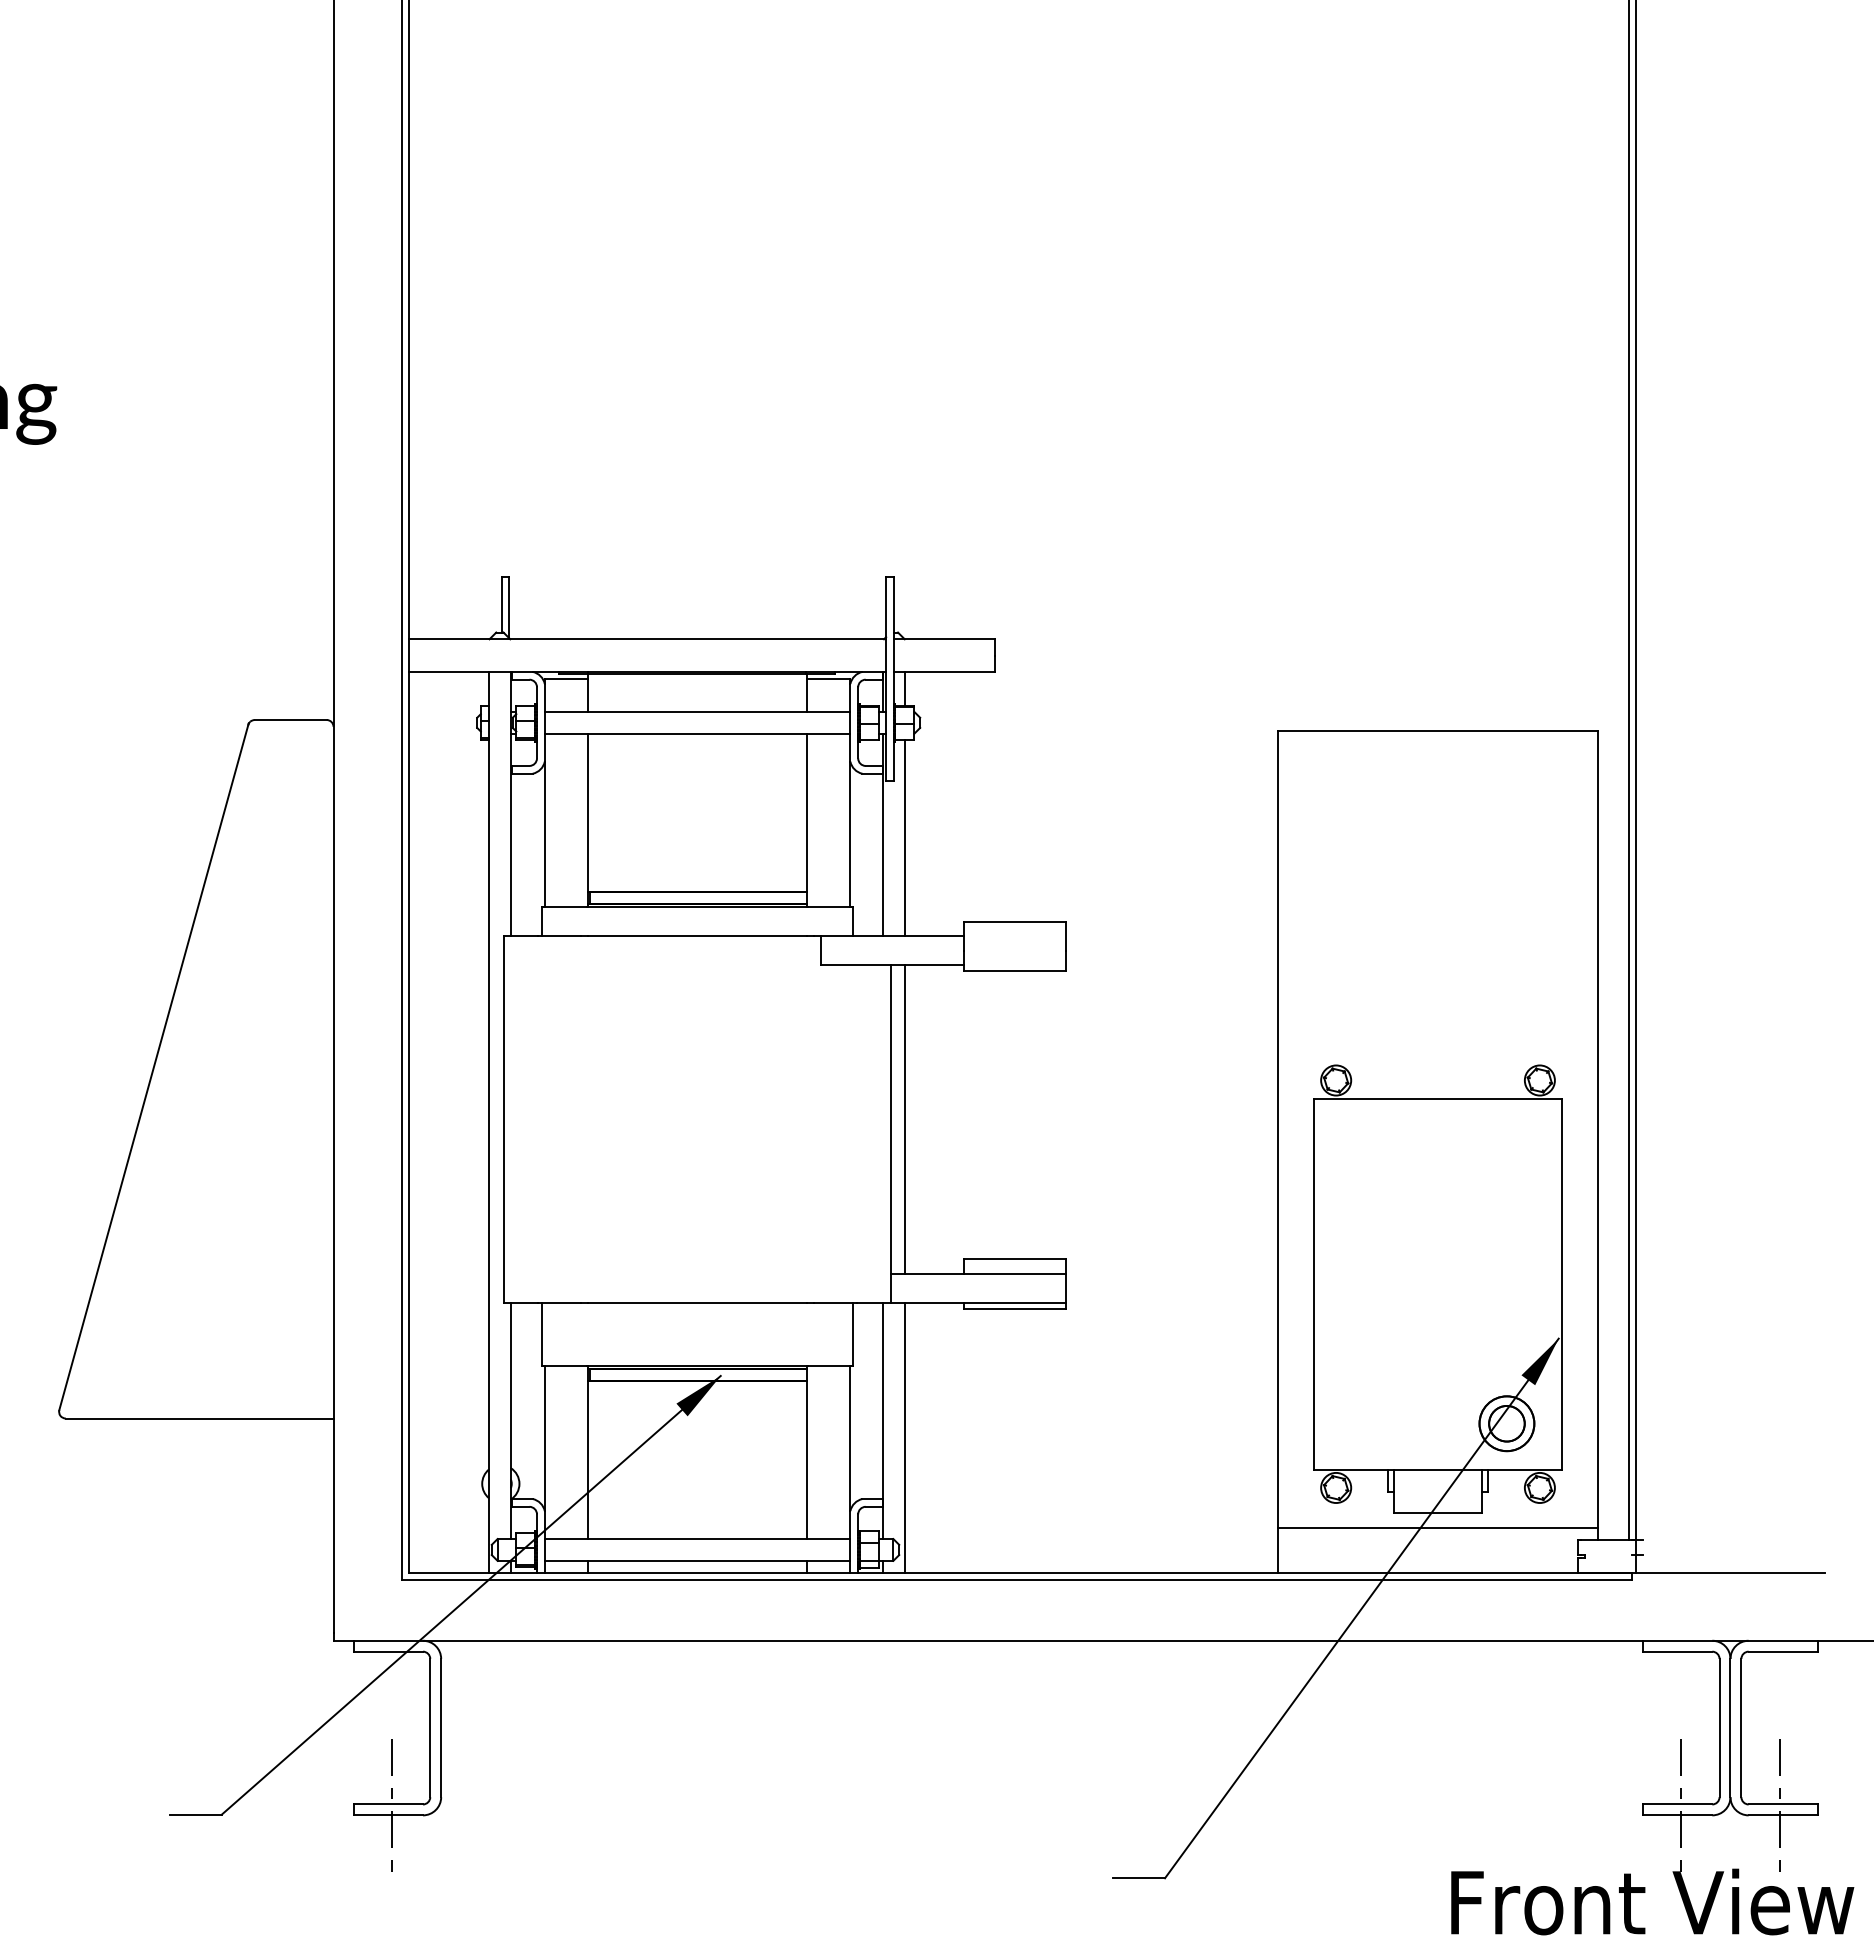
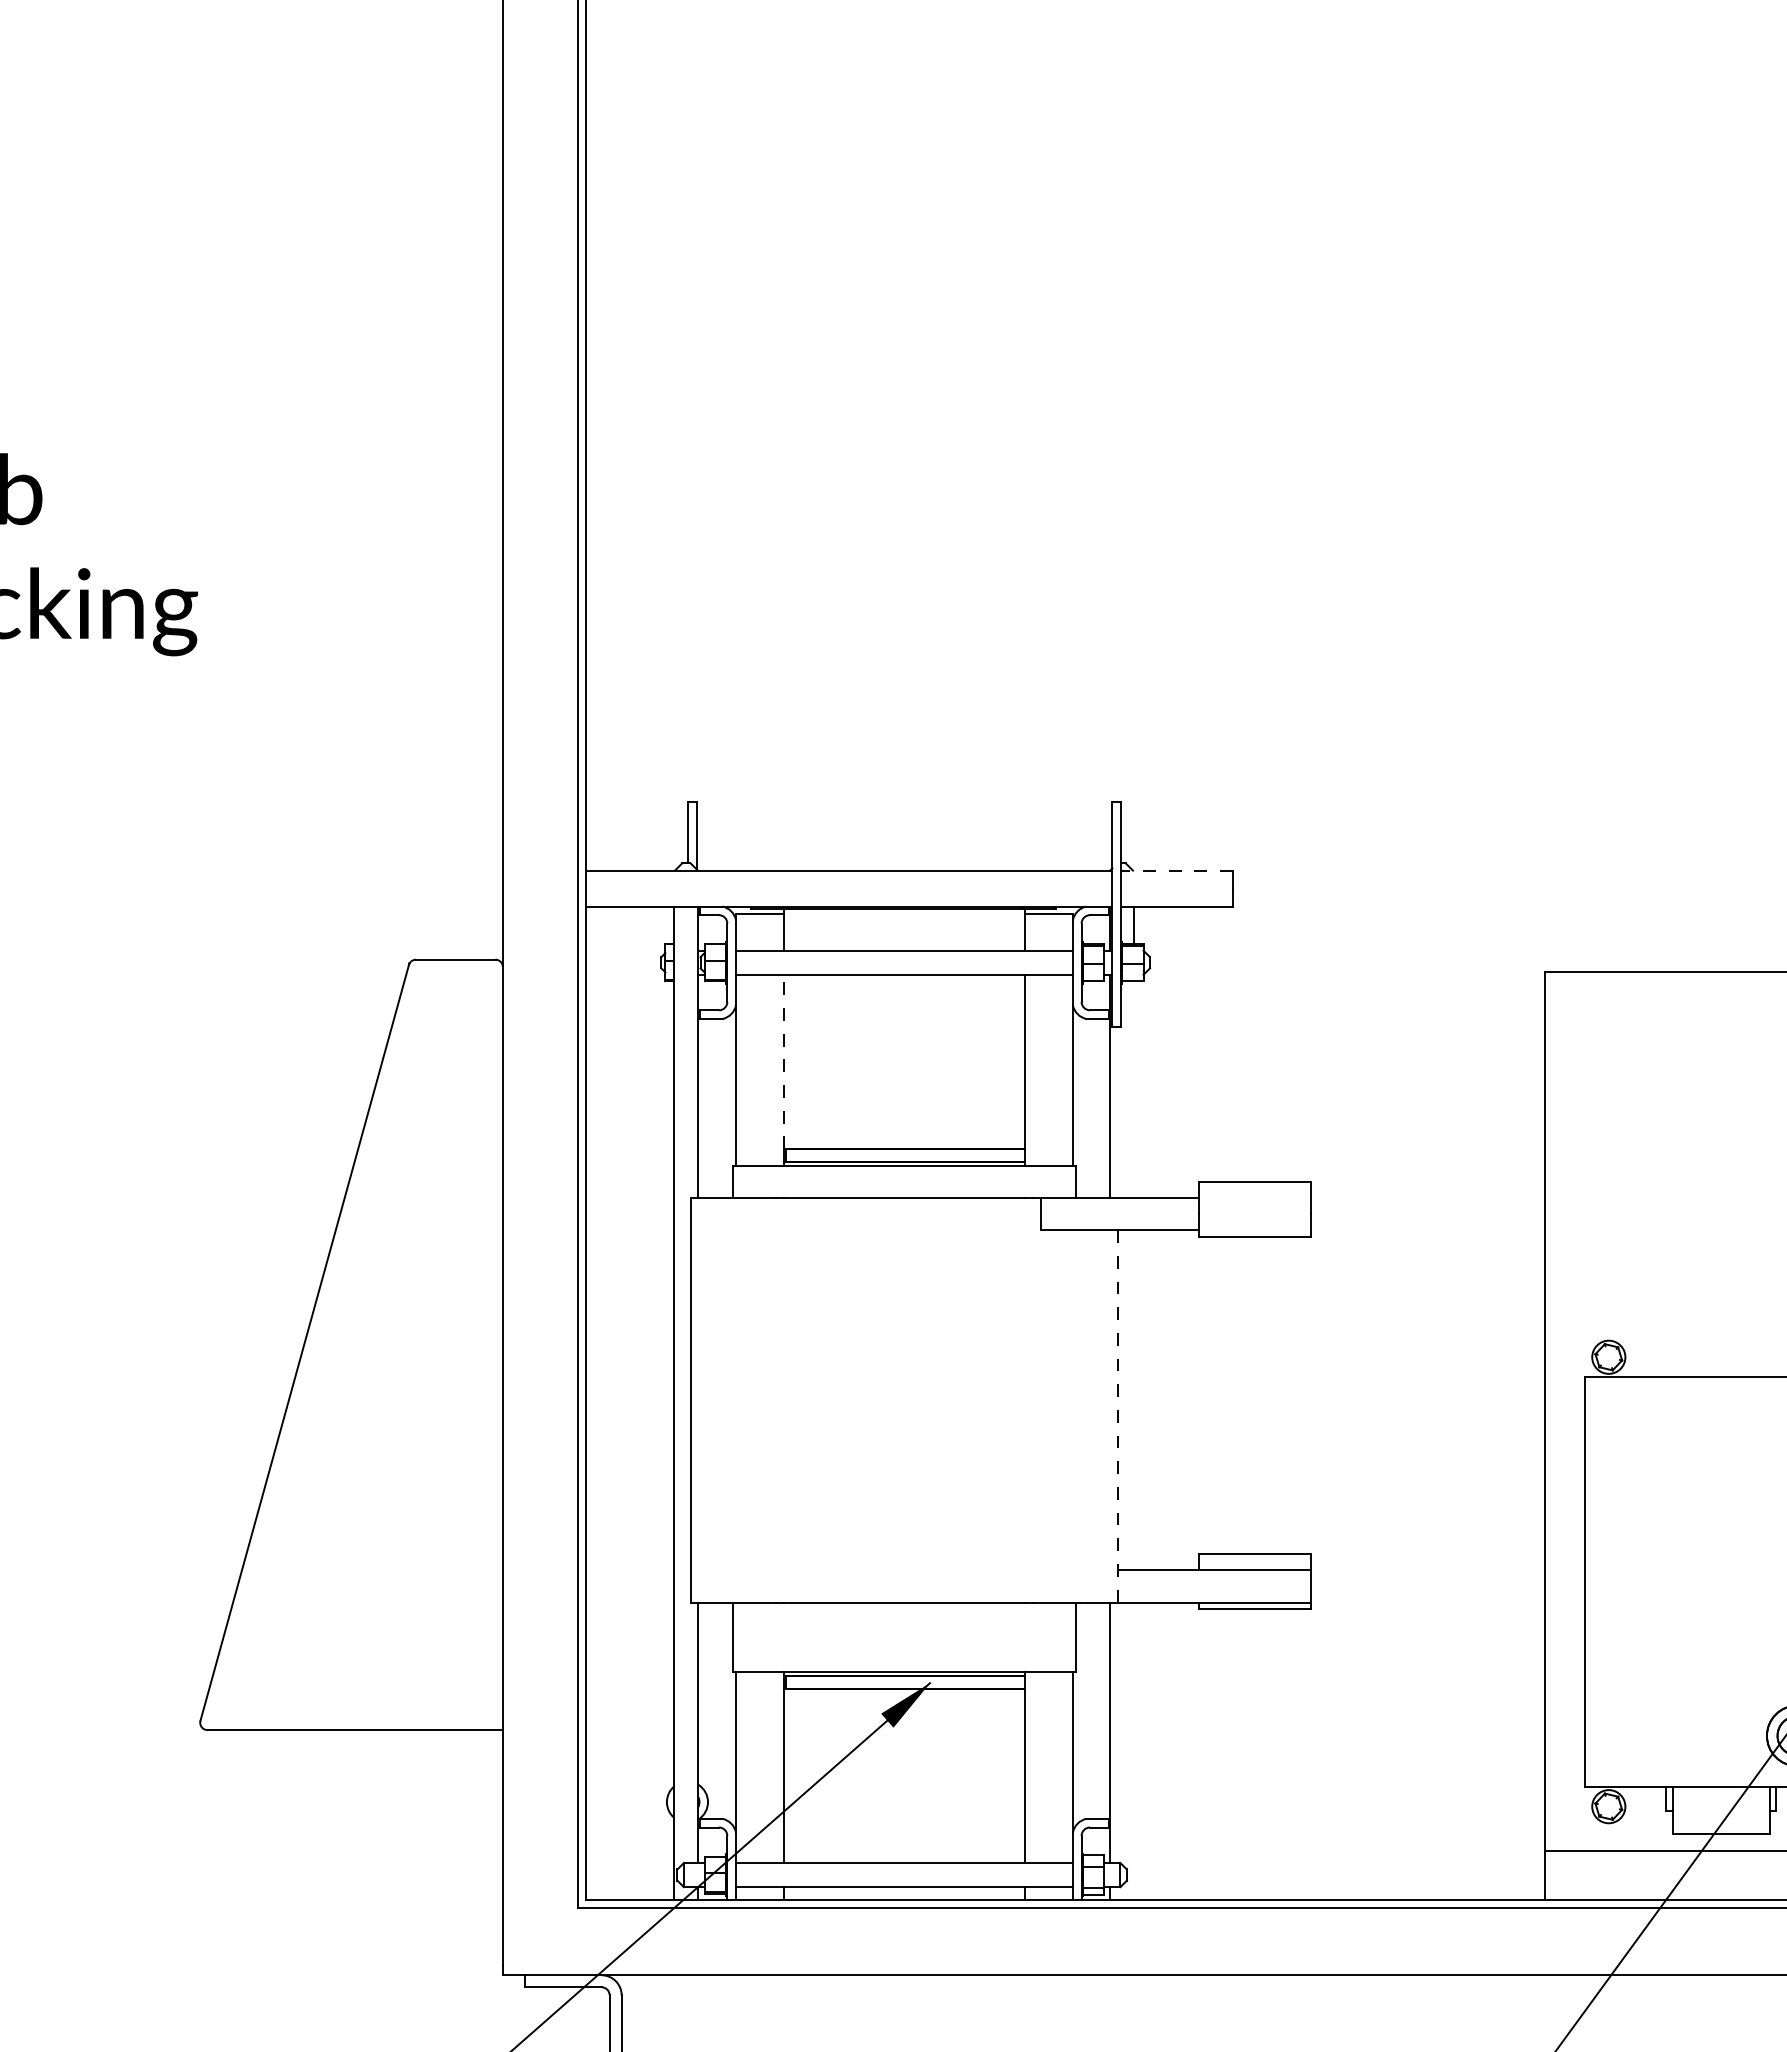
line: (944, 639) -> (1176, 870), solid -> dashed
line: (588, 812) -> (784, 1061), solid -> dashed
line: (905, 837) -> (1133, 1089), removed
line: (905, 1119) -> (1133, 1400), removed
line: (891, 1134) -> (1118, 1416), solid -> dashed
line: (905, 1437) -> (1133, 1751), removed

